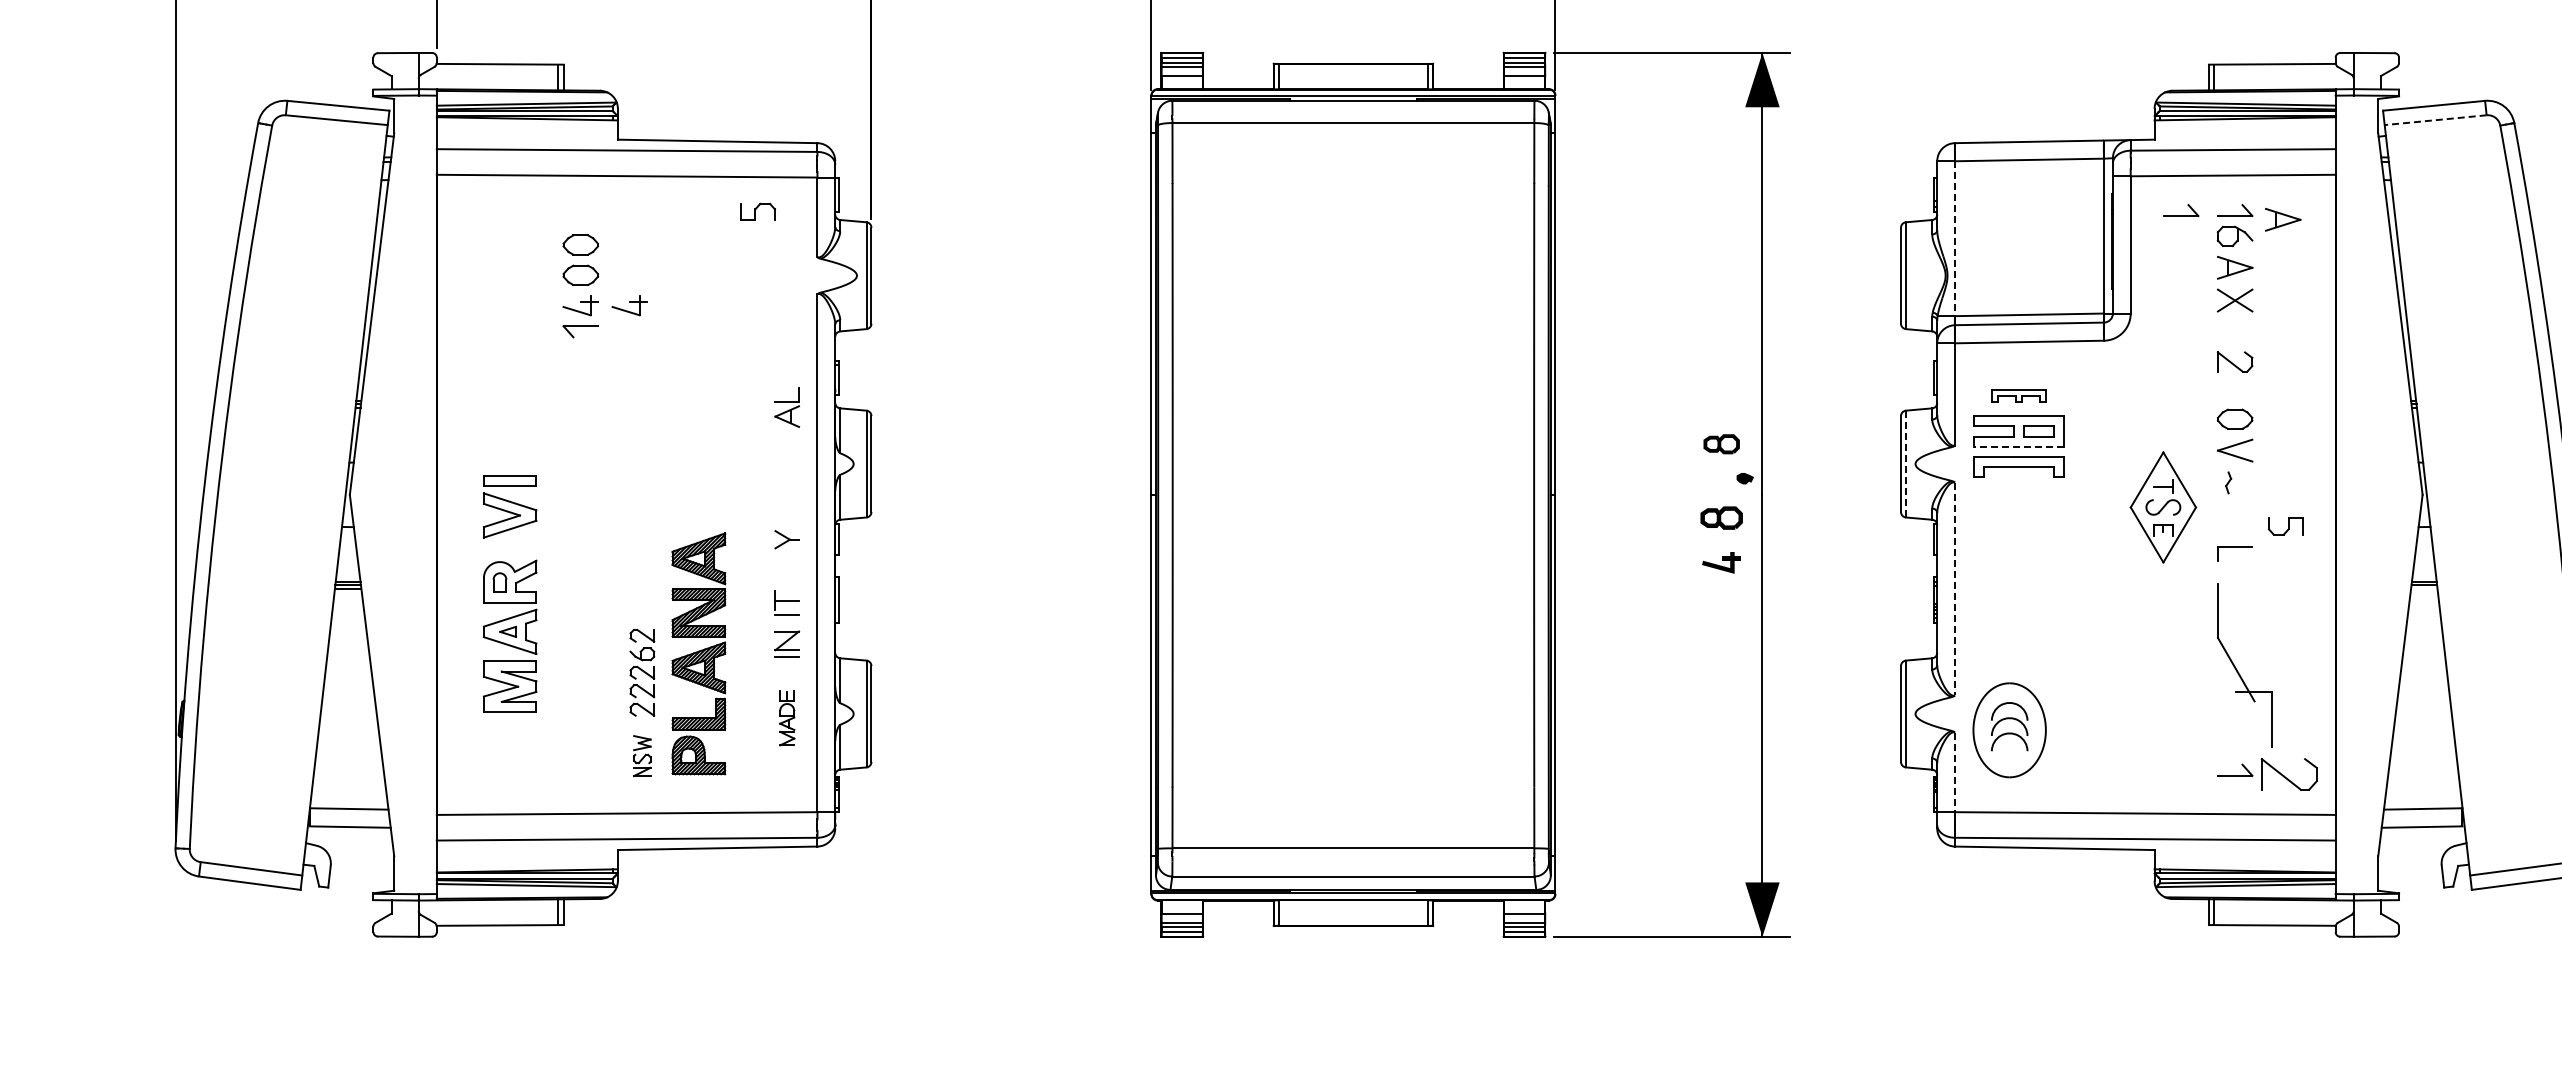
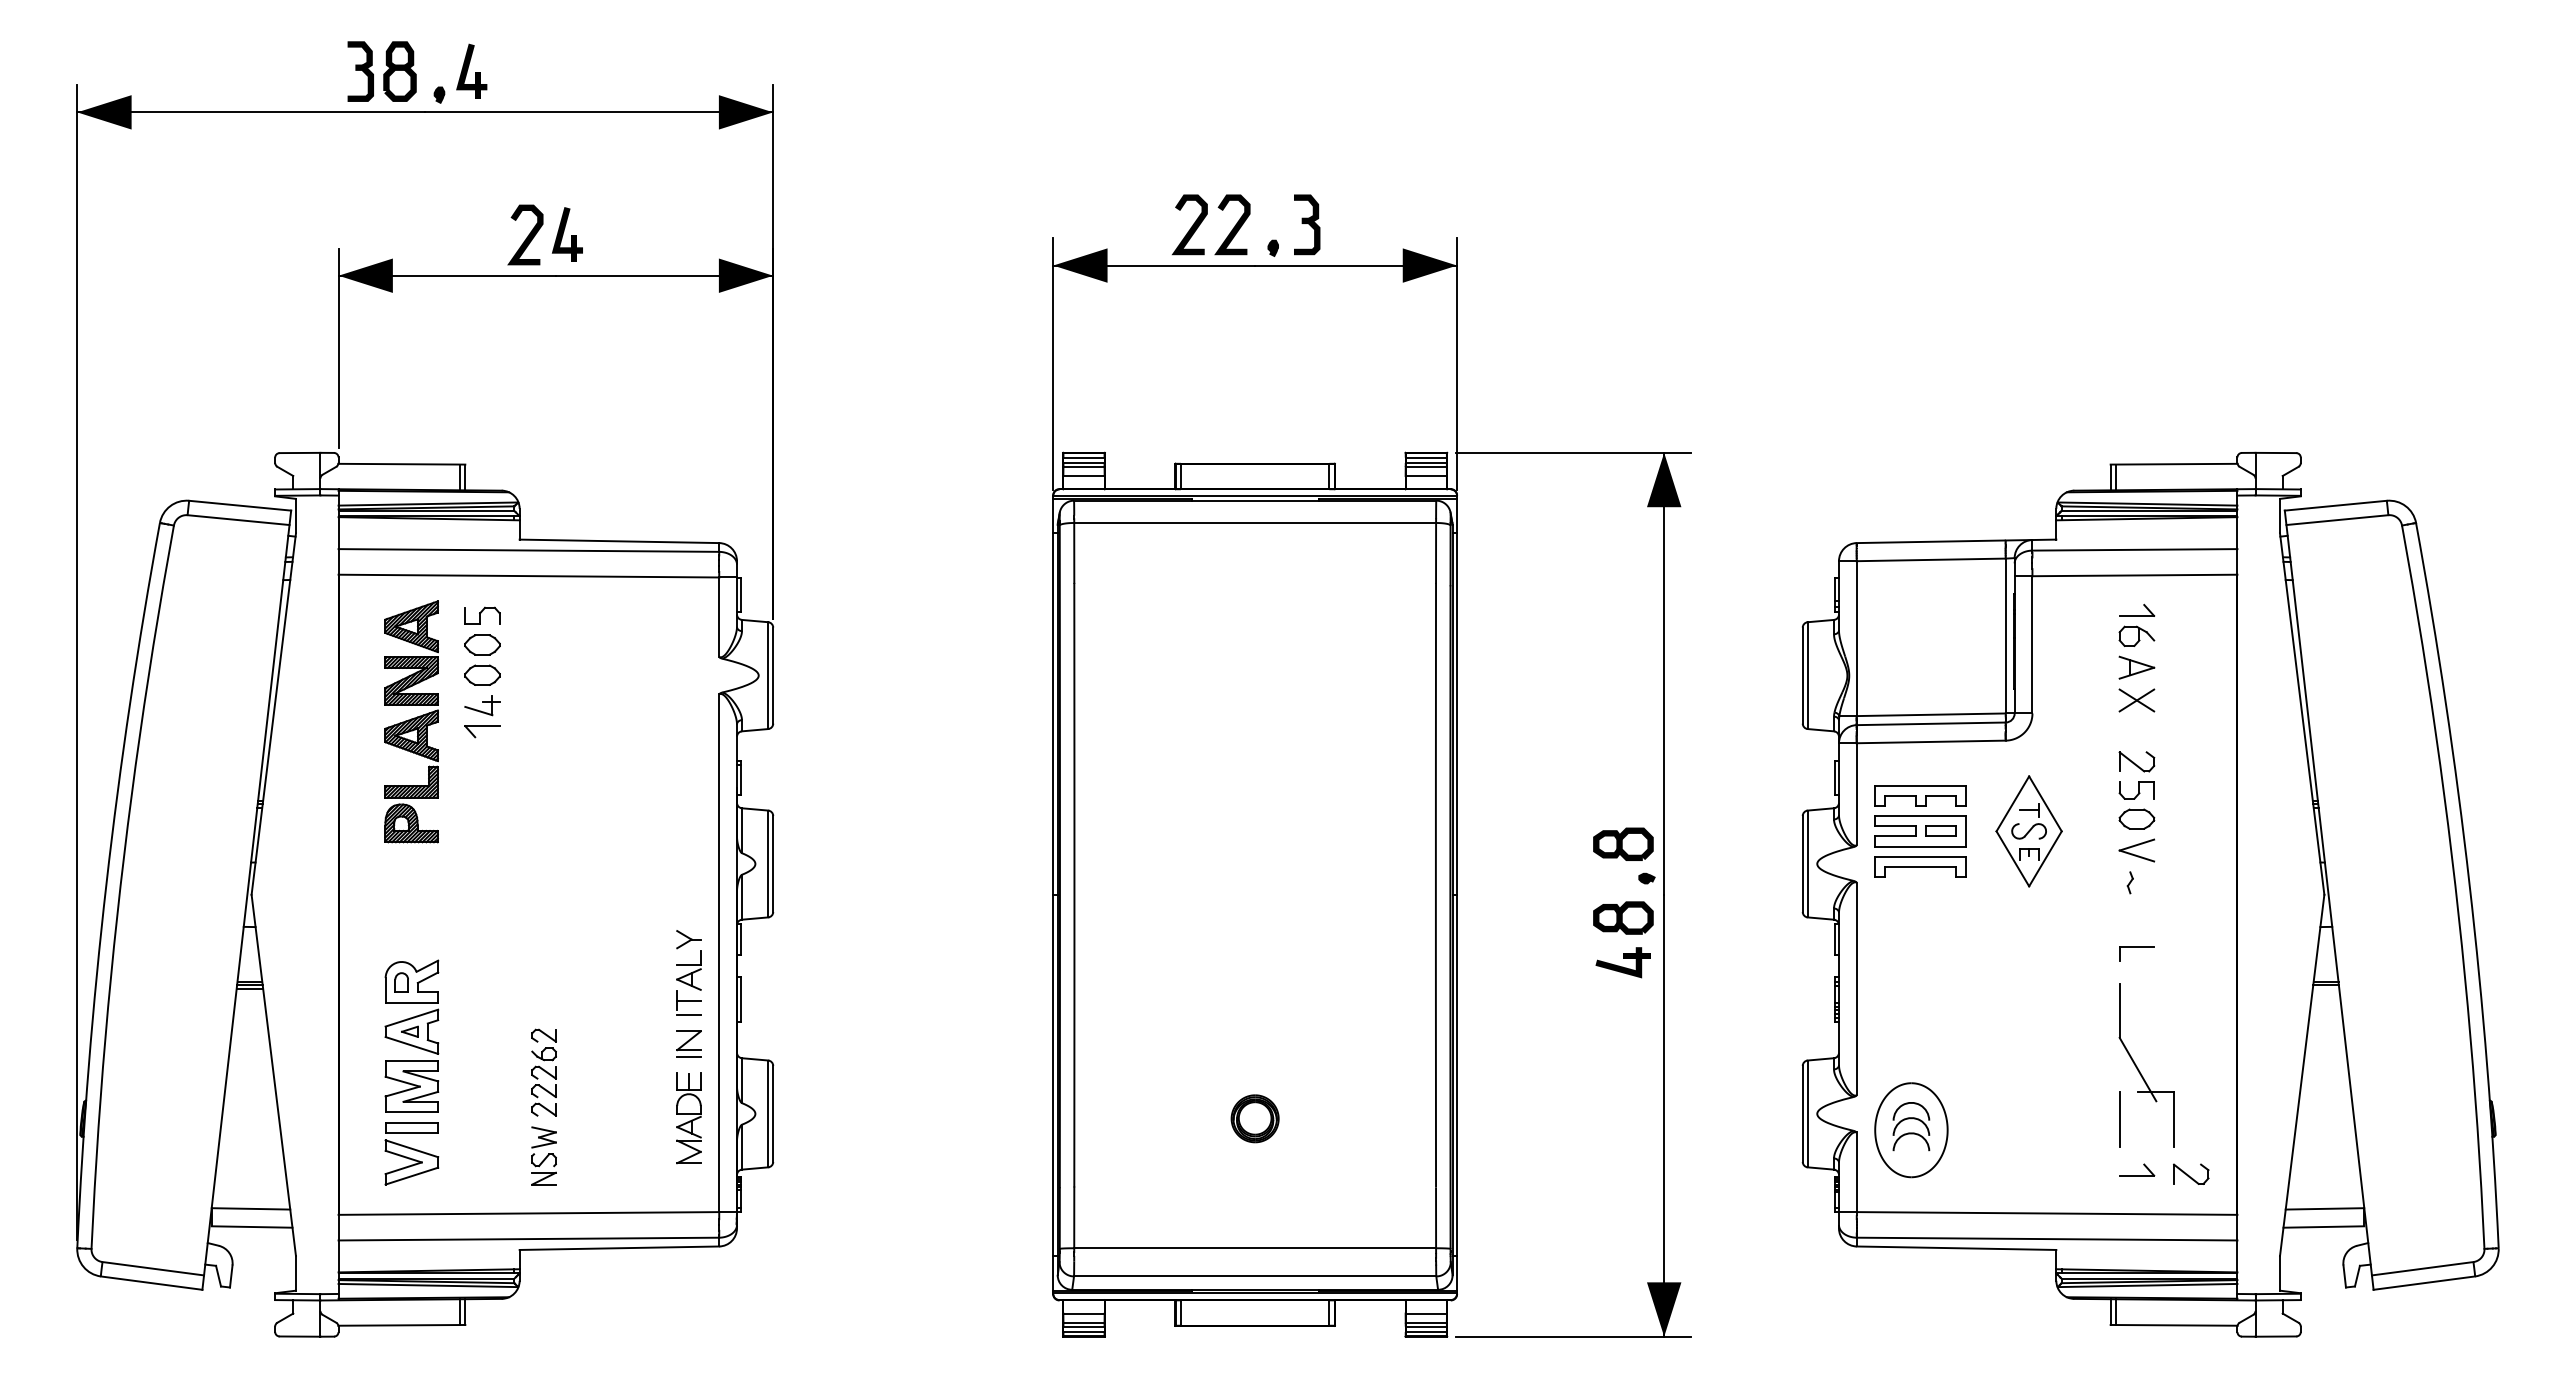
line: (2434, 120) -> (2336, 520), dashed -> solid
part: (2181, 209) -> (2083, 609), removed
part: (757, 211) -> (482, 615), moved
part: (2282, 219) -> (2184, 619), removed
line: (1954, 239) -> (1856, 639), dashed -> solid
part: (629, 305) -> (531, 705), removed
part: (2018, 395) -> (1920, 795), size x1.67
part: (786, 407) -> (688, 970), moved
part: (1721, 443) -> (1623, 843), size x1.67
line: (2018, 446) -> (1920, 846), dashed -> solid
line: (1905, 464) -> (1807, 864), dashed -> solid
part: (509, 506) -> (411, 1153), moved
part: (2162, 507) -> (2028, 831), moved
part: (1721, 517) -> (1623, 917), size x1.43
part: (2285, 526) -> (2136, 790), moved
part: (1720, 562) -> (1622, 962), size x1.43
line: (1954, 589) -> (1856, 989), dashed -> solid
part: (698, 653) -> (411, 721), moved
part: (786, 718) -> (688, 1118), size x1.67
part: (1352, 718) -> (1254, 1118), added
line: (2217, 719) -> (2119, 1119), added
part: (641, 755) -> (543, 1155), size x1.43
line: (1954, 772) -> (1856, 1172), dashed -> solid
part: (2289, 773) -> (2191, 1173), size x0.62

